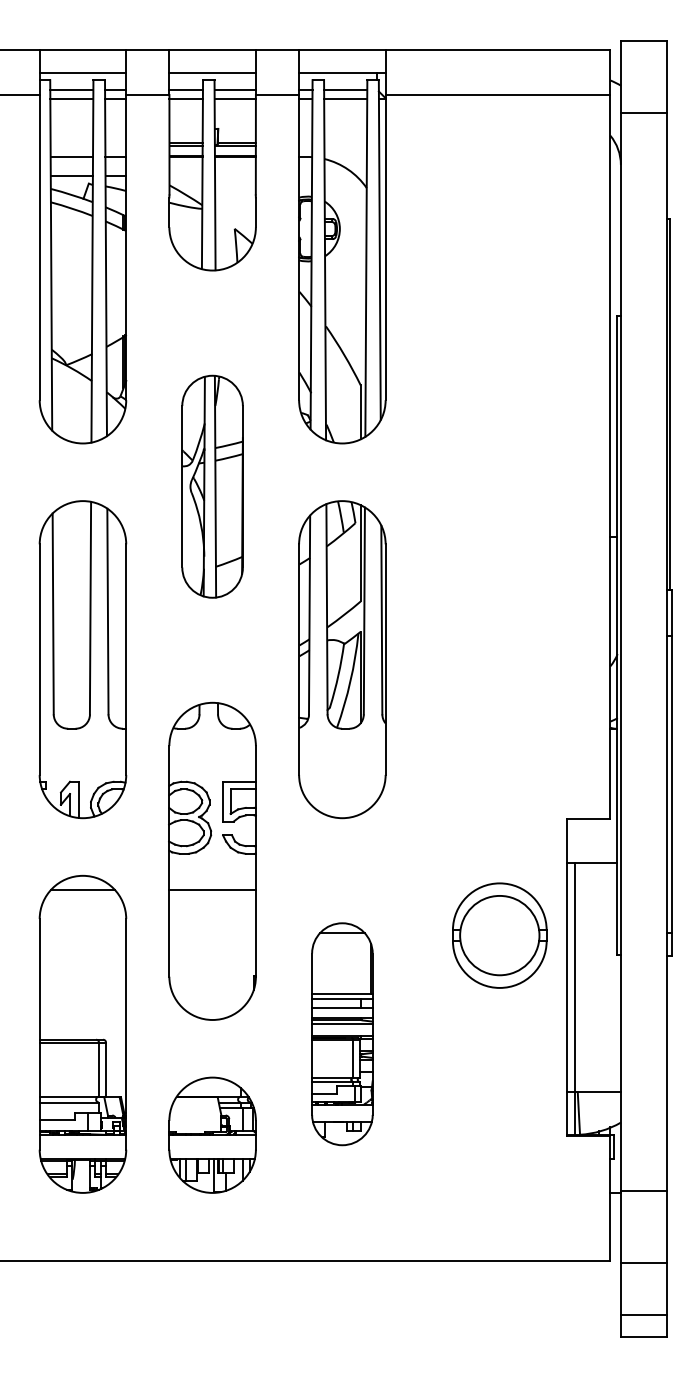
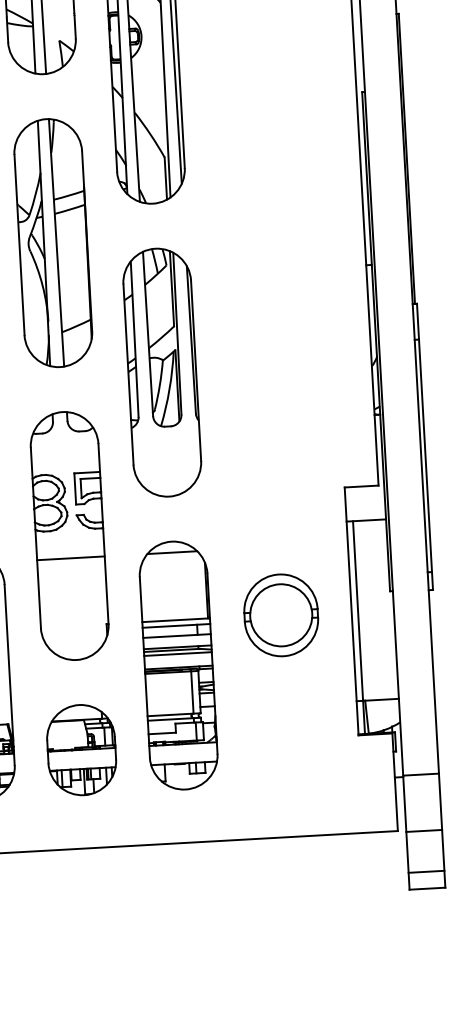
part: (212, 486) -> (53, 243), size x1.43
part: (499, 935) -> (281, 615), moved
part: (342, 1033) -> (178, 664), size x1.43

